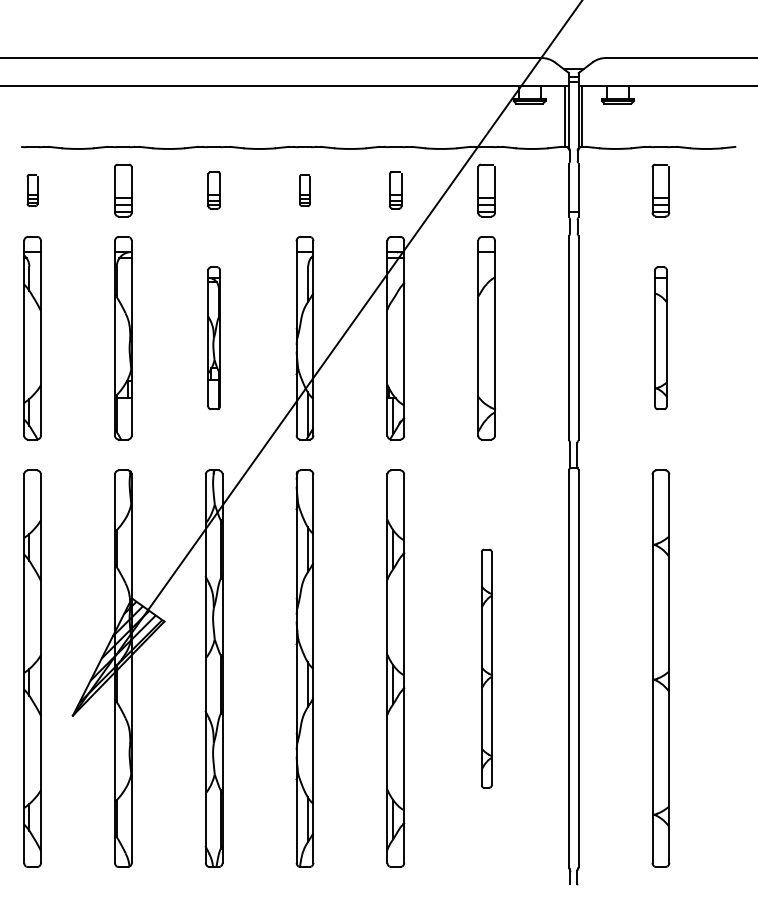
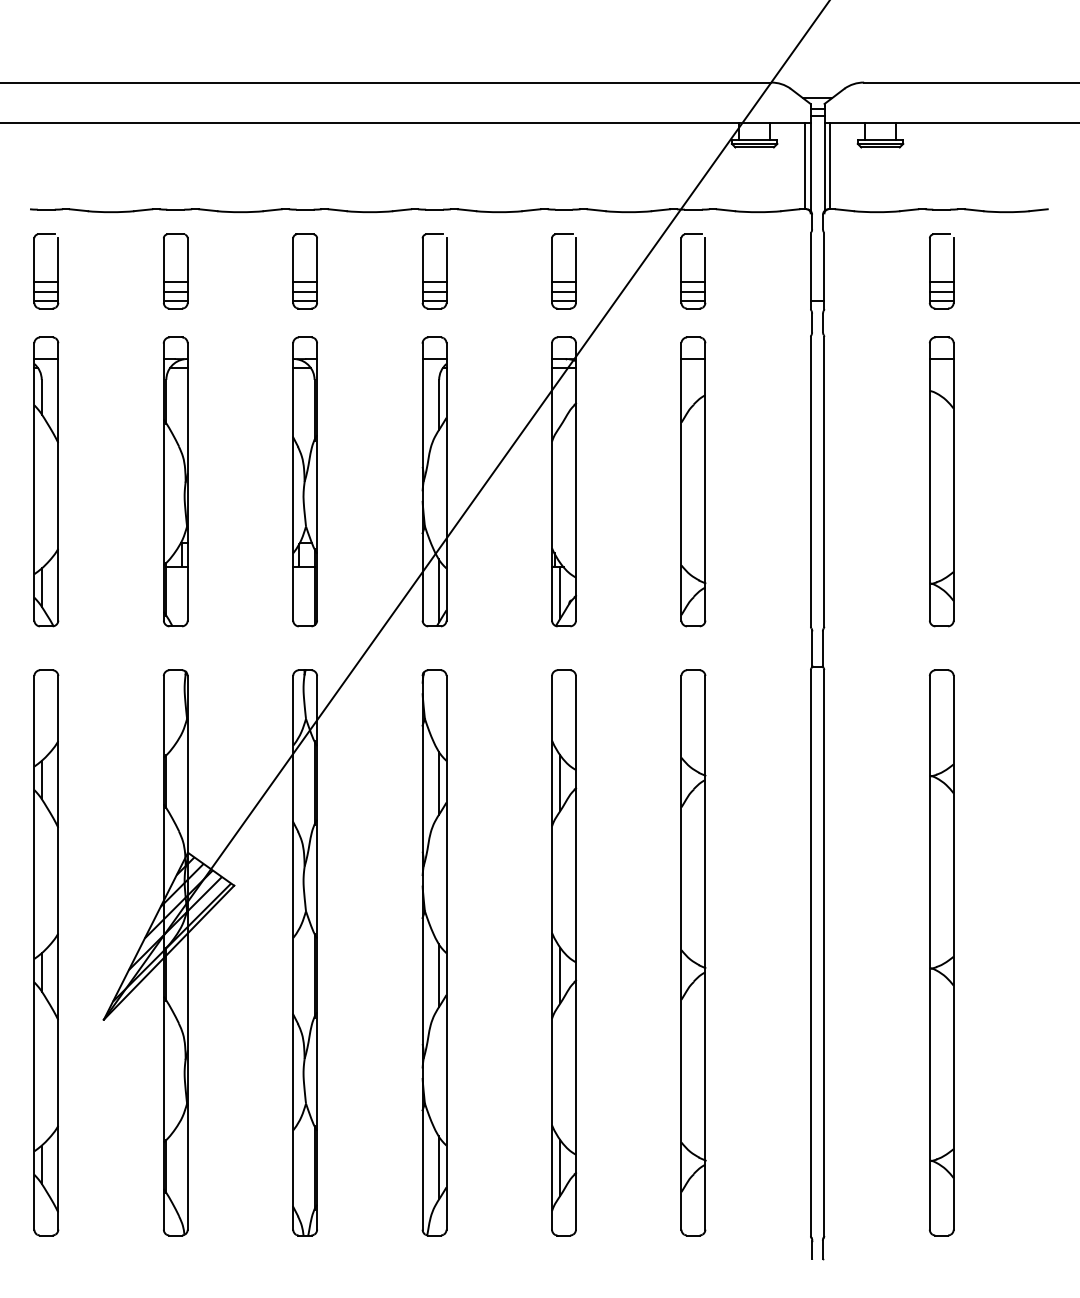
part: (32, 190) -> (46, 271), size x1.67
part: (214, 190) -> (305, 271), size x1.43
part: (304, 190) -> (433, 271), size x1.67
part: (395, 190) -> (563, 271), size x1.43
part: (213, 338) -> (304, 482), size x1.43
part: (660, 338) -> (941, 482), size x1.43
part: (486, 668) -> (693, 952), size x1.67

